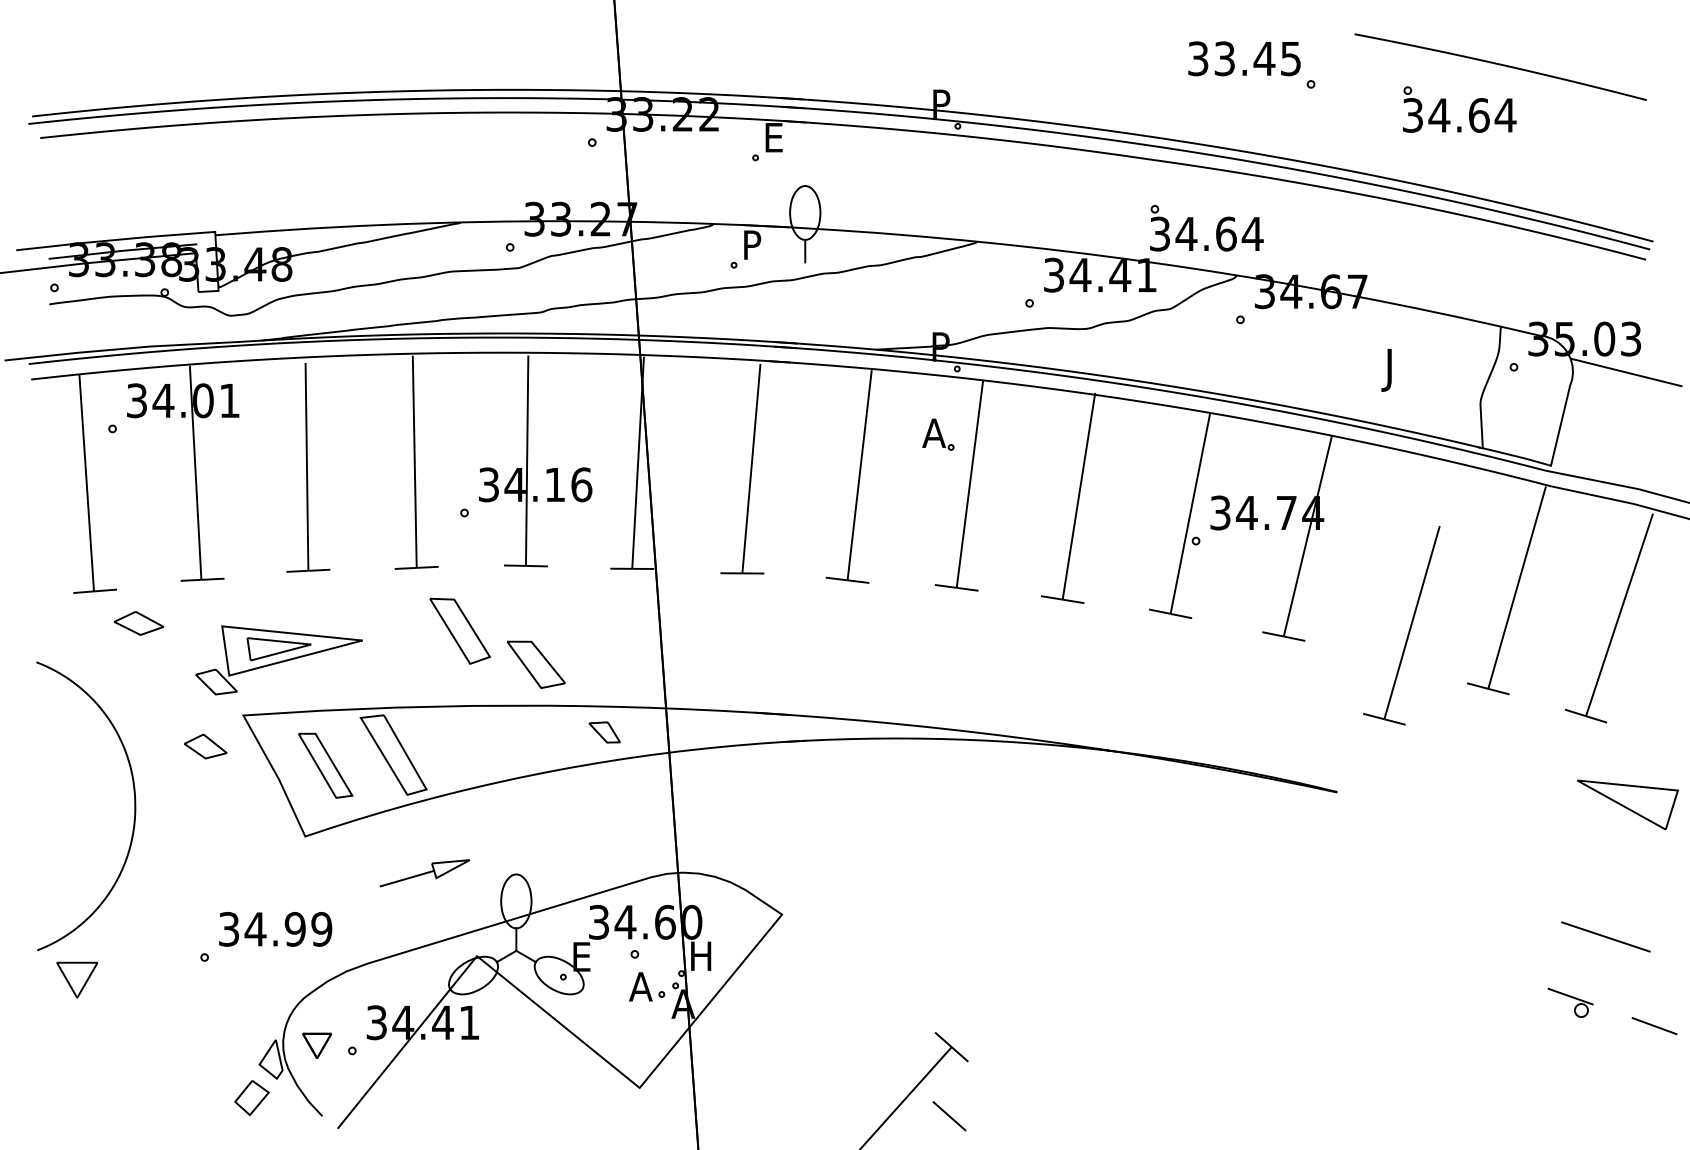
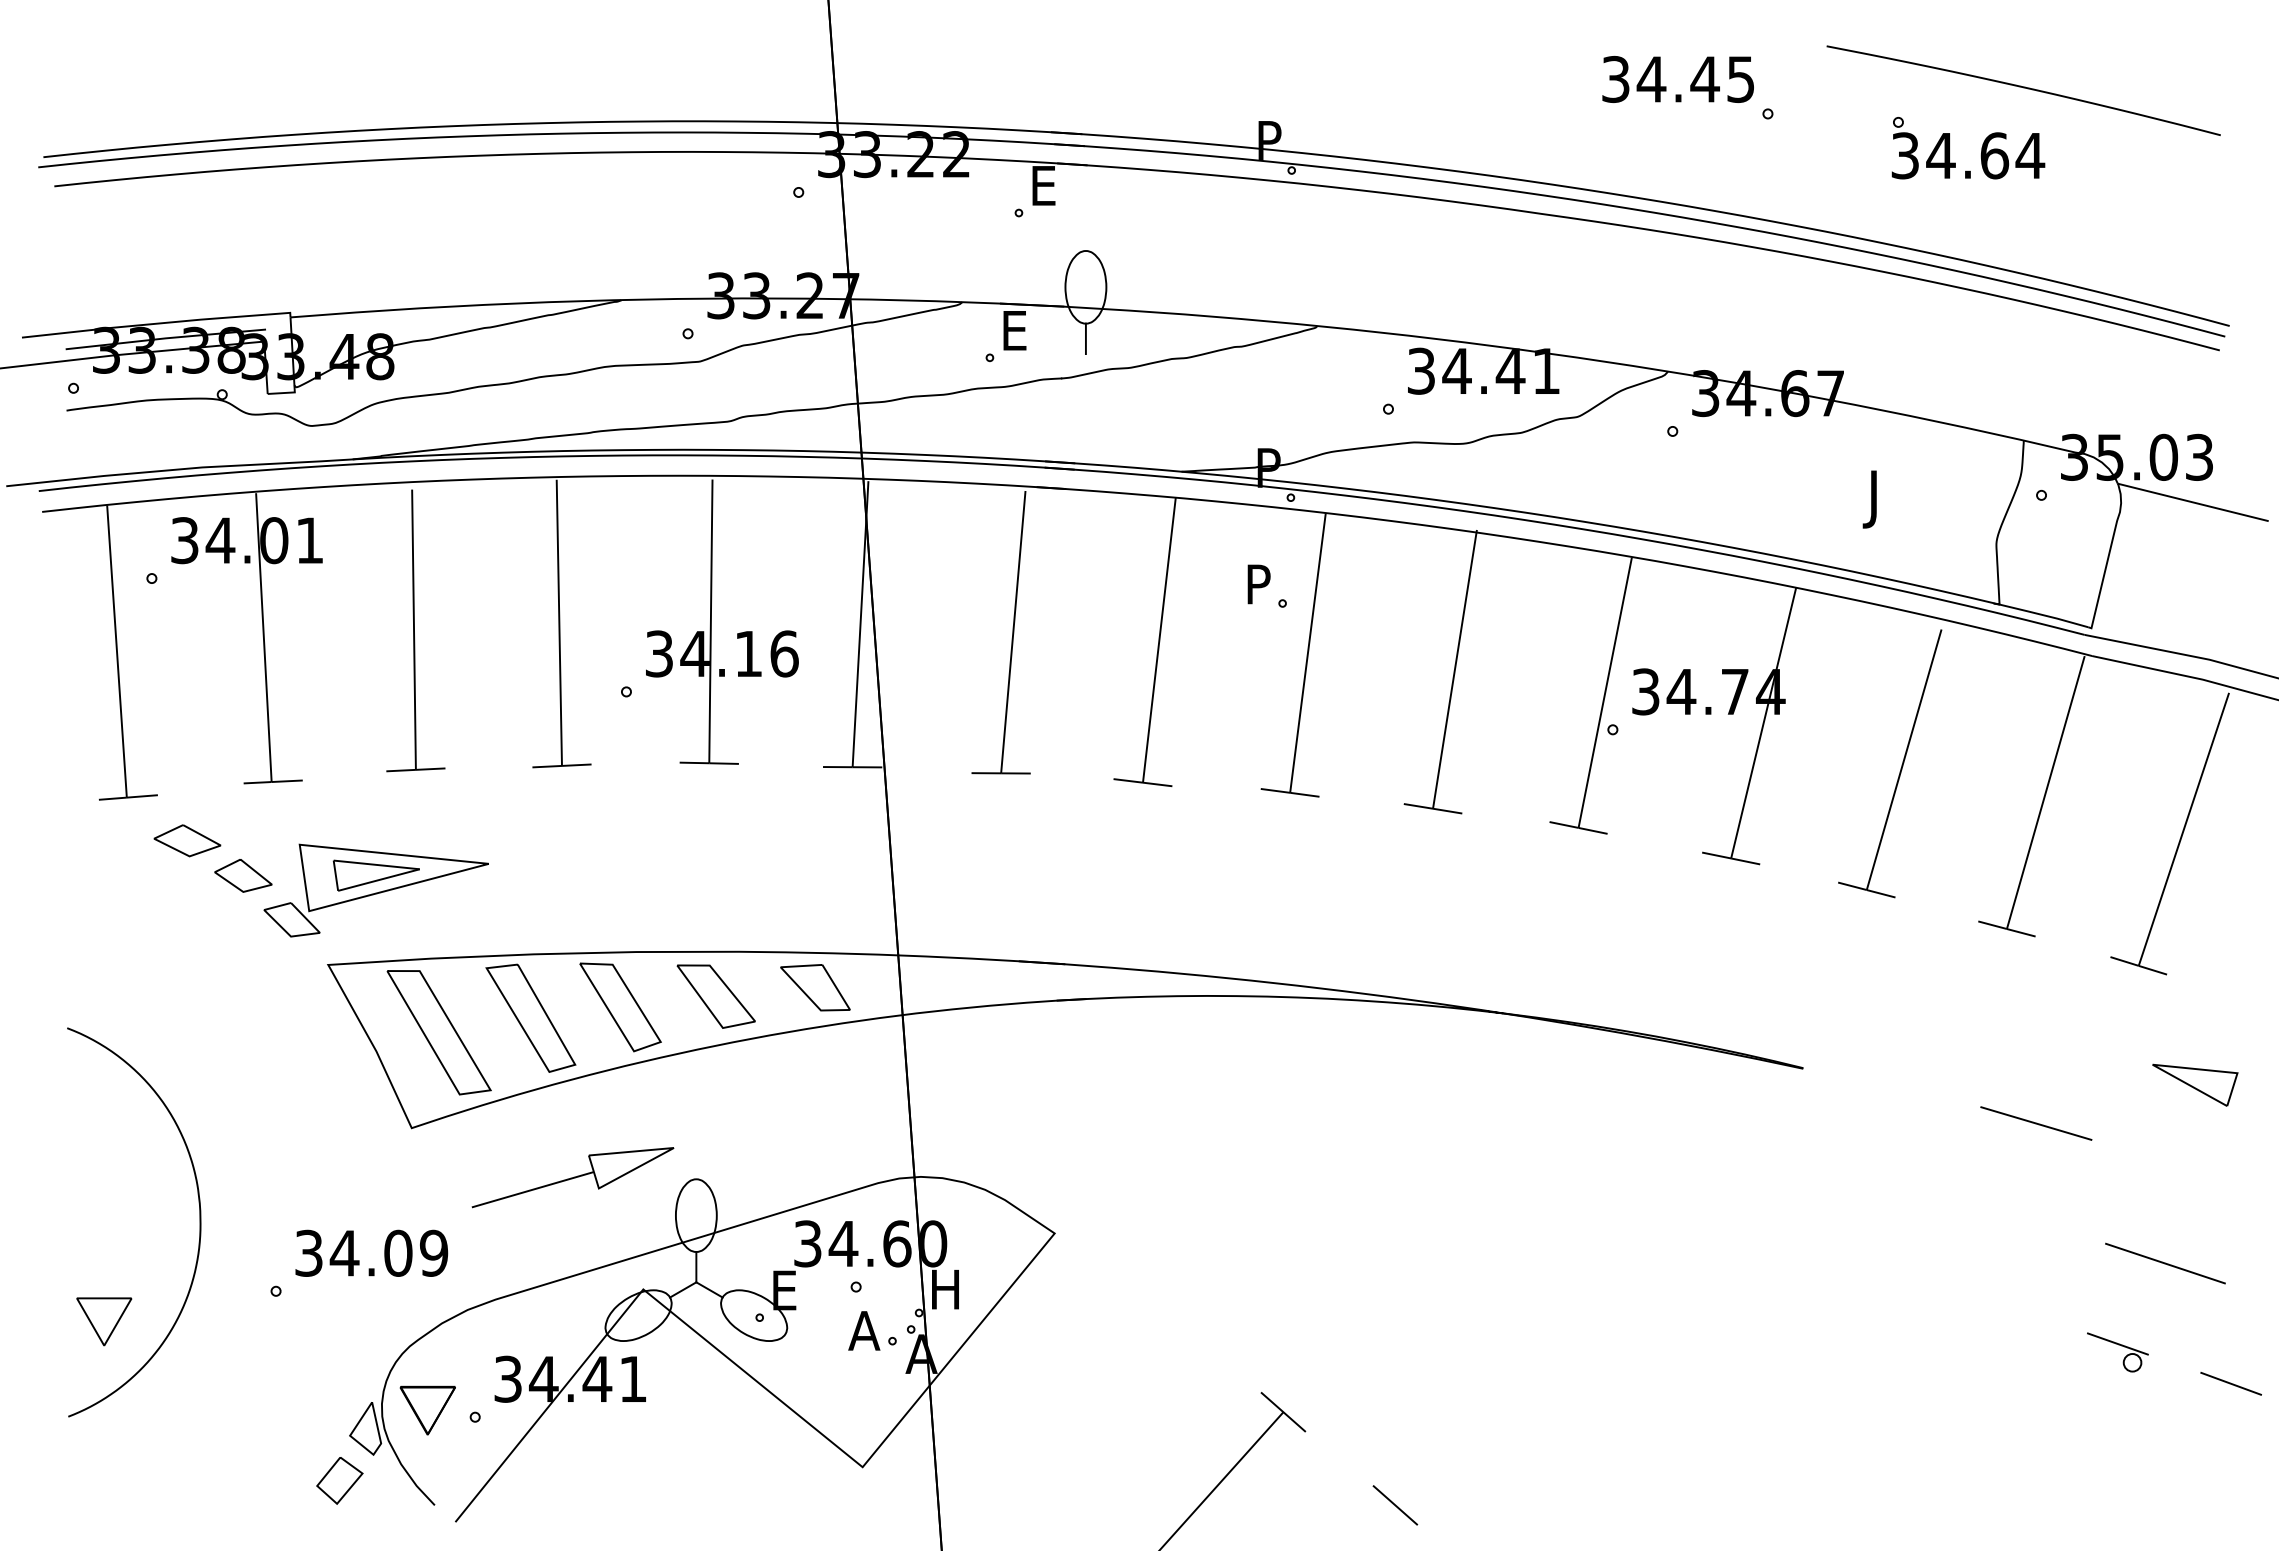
text: (1224, 58) -> (1651, 79), 33.45 -> 34.45
part: (1216, 228) -> (1640, 308), removed
text: (754, 244) -> (1017, 330), P -> E
text: (933, 433) -> (1259, 584), A -> P
part: (1410, 626) -> (1901, 764), moved
part: (460, 631) -> (620, 1007), moved
part: (535, 664) -> (715, 996), moved
part: (604, 732) -> (815, 987), size x1.67
part: (205, 746) -> (243, 875), moved
part: (325, 765) -> (438, 1032), size x1.43
part: (1628, 804) -> (2195, 1084), size x0.62
curve: (134, 806) -> (199, 1222), moved
line: (1510, 833) -> (2036, 1123), added
part: (424, 873) -> (572, 1177), size x1.67
text: (295, 928) -> (398, 1252), 34.99 -> 34.09
part: (316, 1045) -> (427, 1410), size x1.43
line: (949, 1116) -> (1395, 1505), moved

